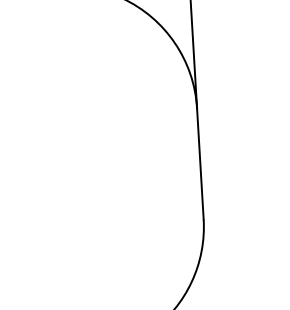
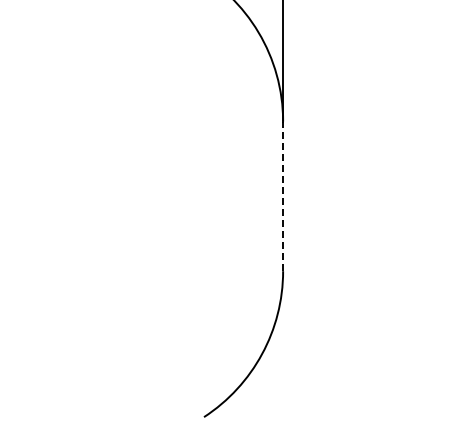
line: (200, 163) -> (283, 196), solid -> dashed

